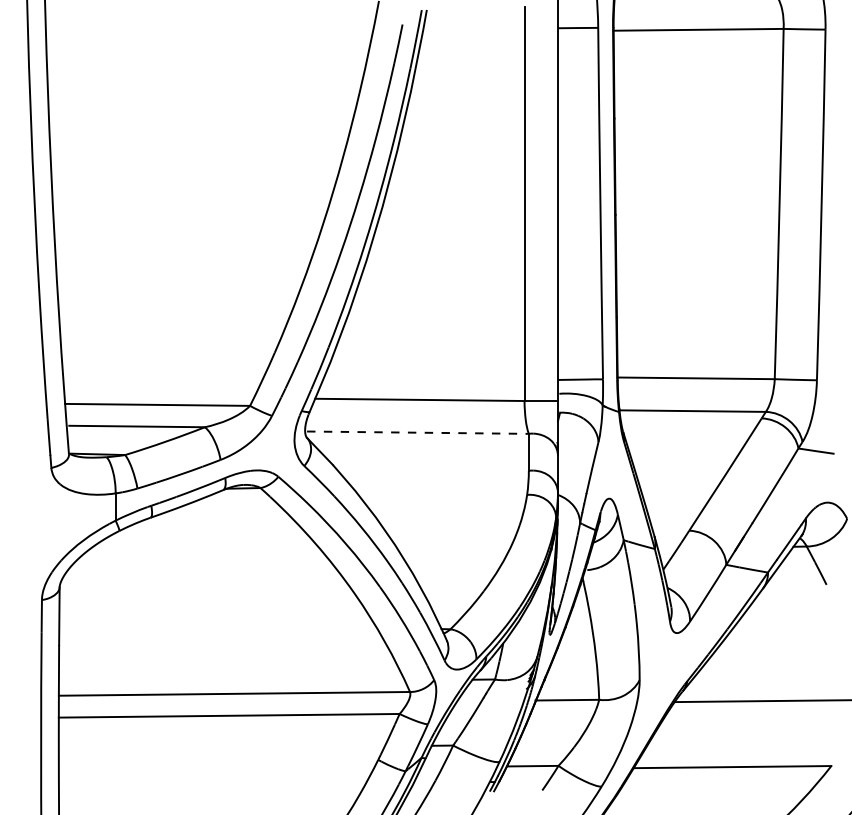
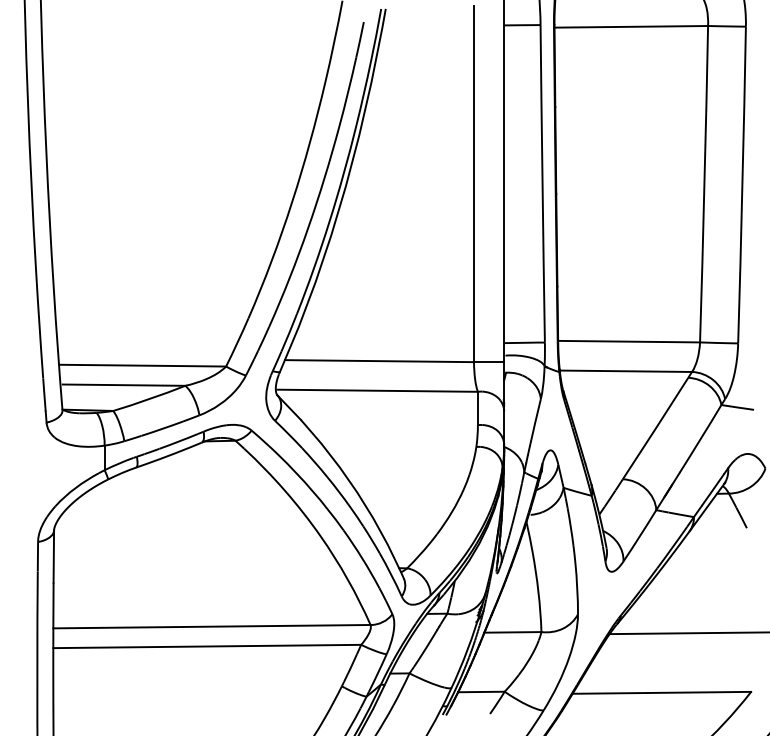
line: (418, 432) -> (378, 390), dashed -> solid

